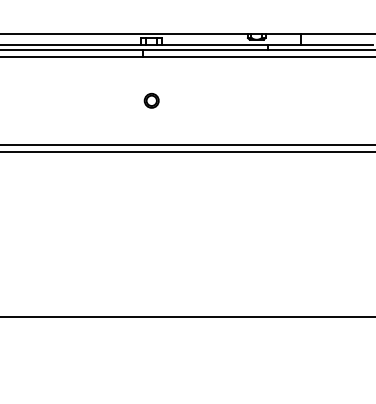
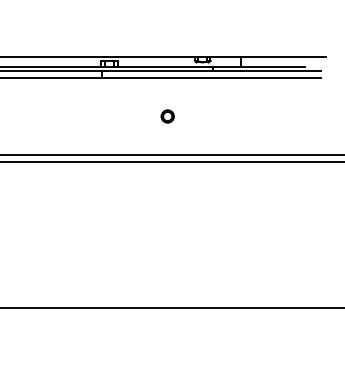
part: (151, 100) -> (167, 116), moved

